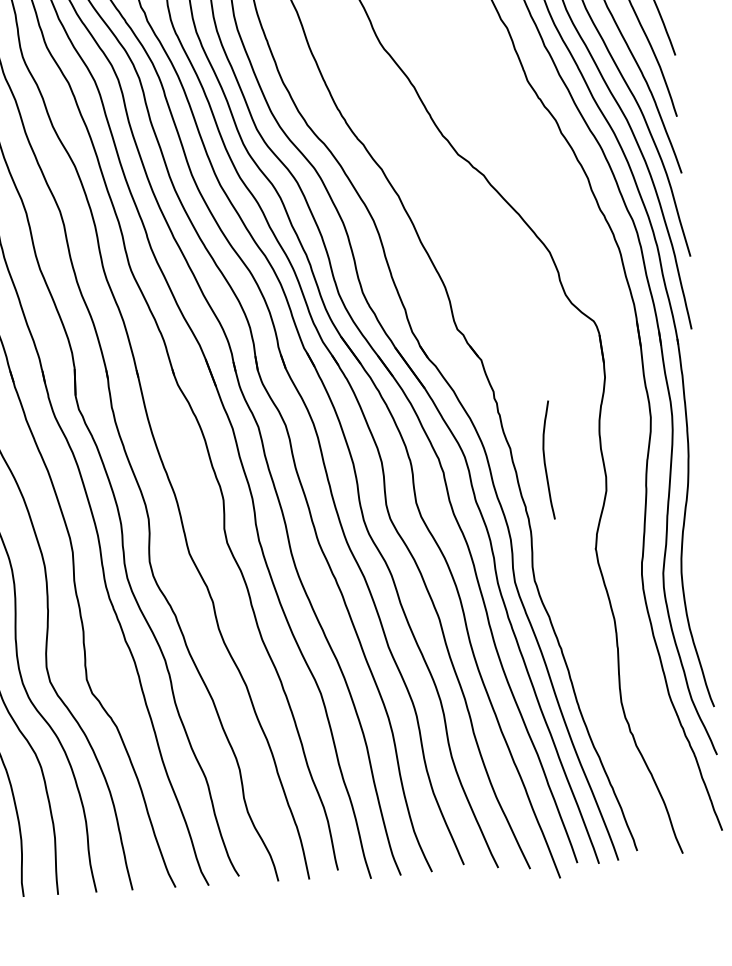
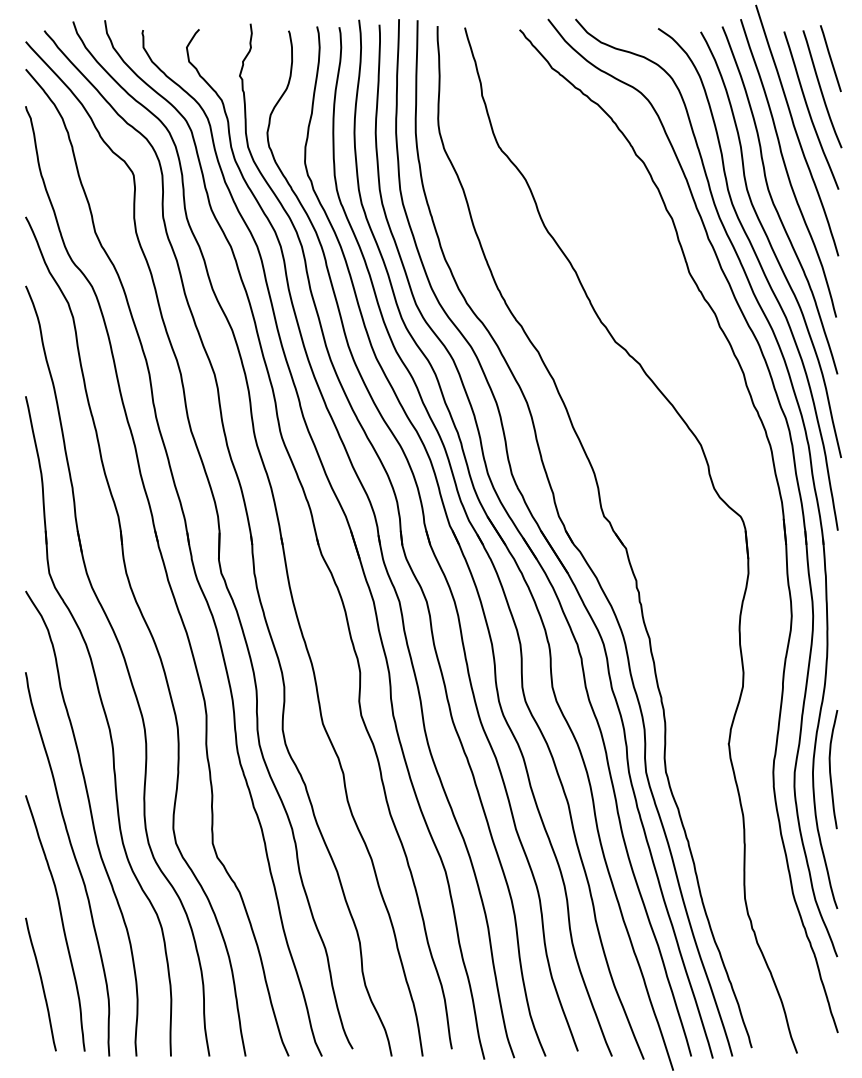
curve: (544, 460) -> (830, 769), moved

